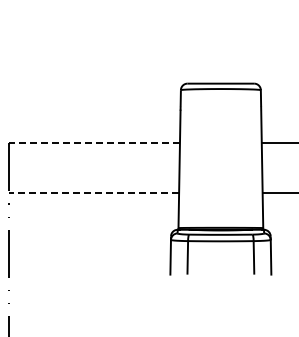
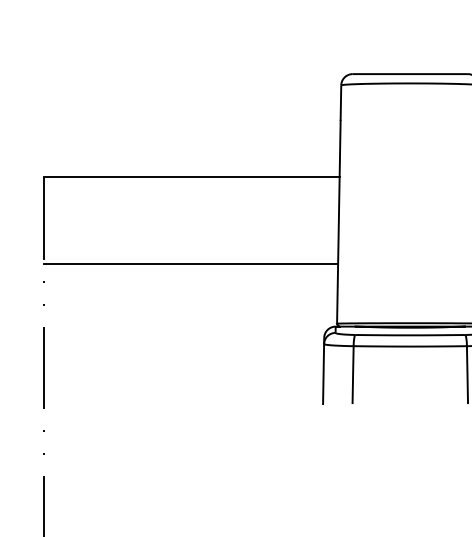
line: (94, 143) -> (191, 177), dashed -> solid
line: (93, 193) -> (190, 263), dashed -> solid

